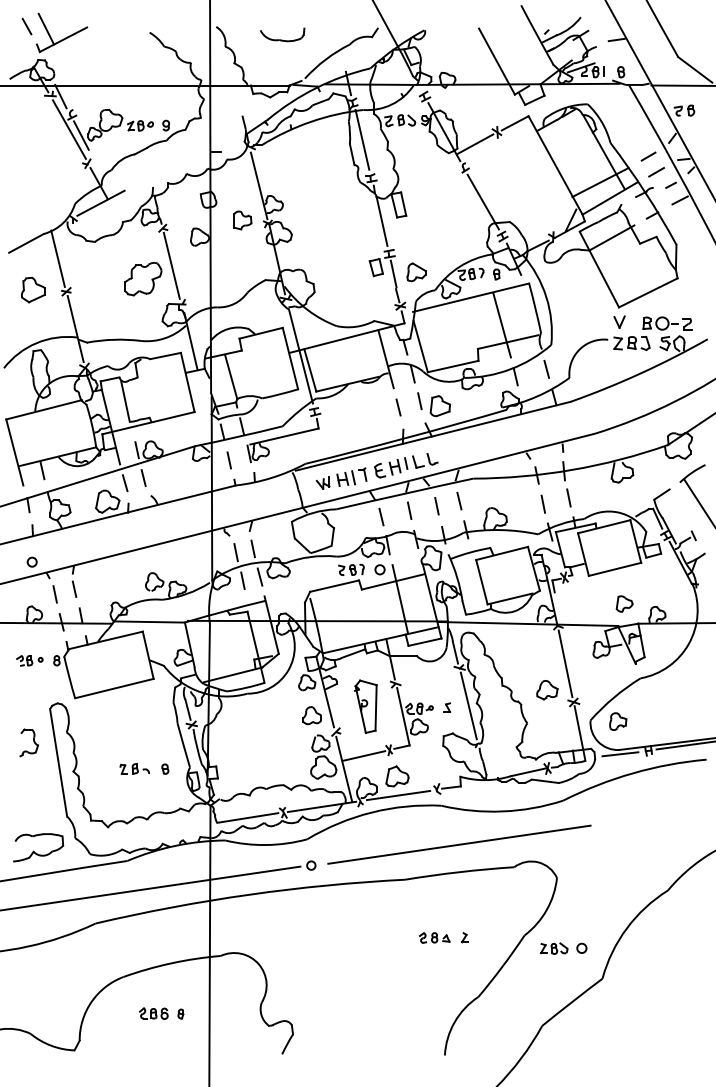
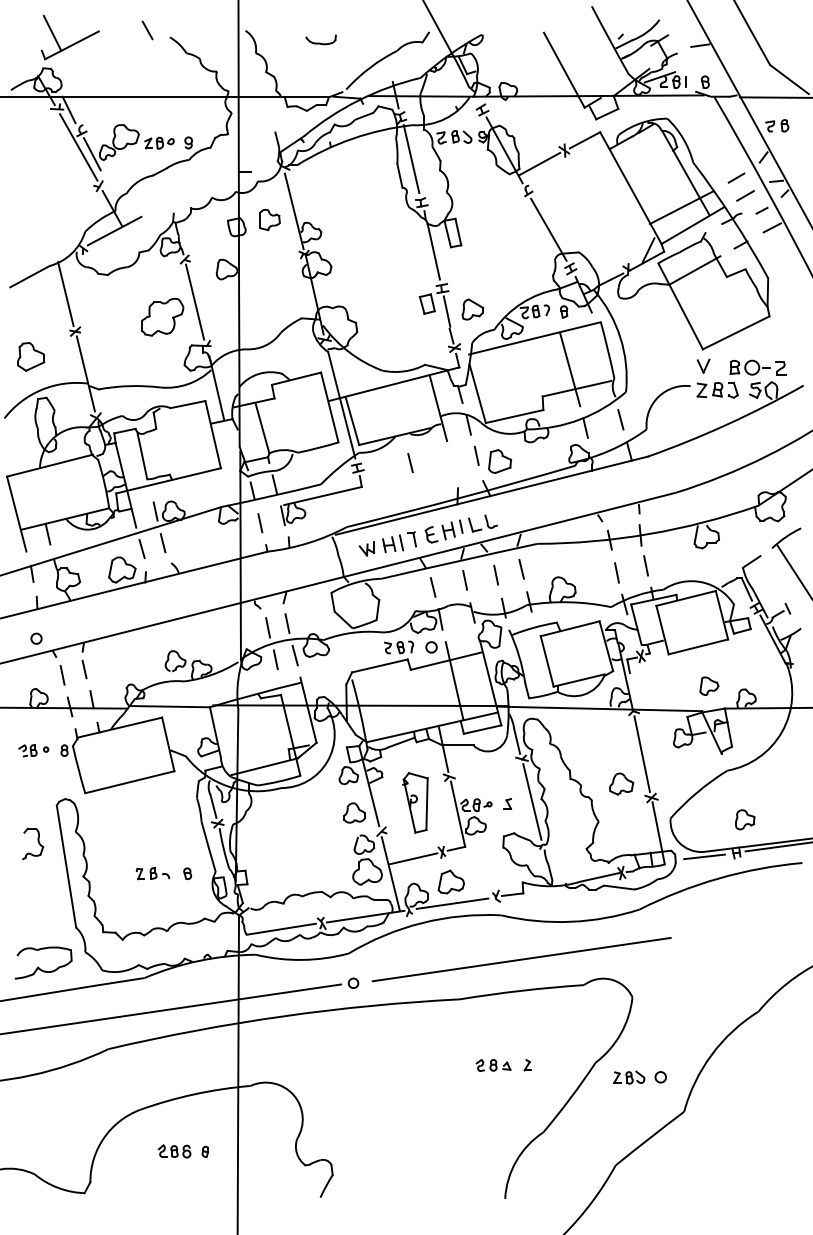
line: (26, 26) -> (146, 30), moved
part: (282, 34) -> (320, 39), size x0.6
part: (242, 220) -> (269, 220), moved
part: (33, 289) -> (31, 356), moved
line: (398, 407) -> (410, 463), moved
part: (618, 721) -> (745, 819), moved

